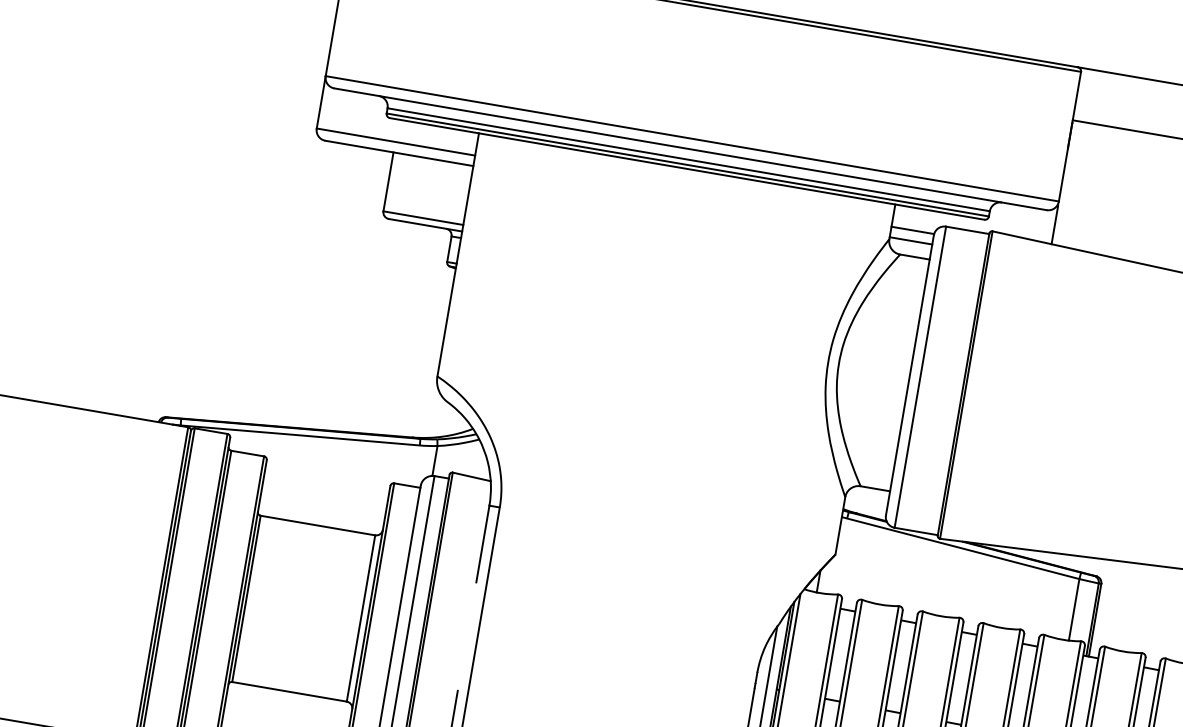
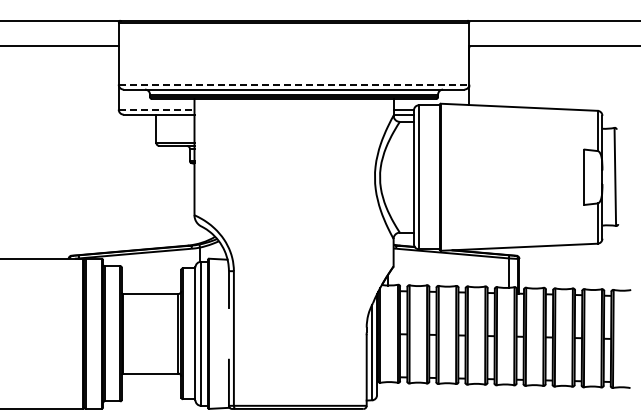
line: (693, 138) -> (294, 84), solid -> dashed
line: (395, 141) -> (156, 109), solid -> dashed

